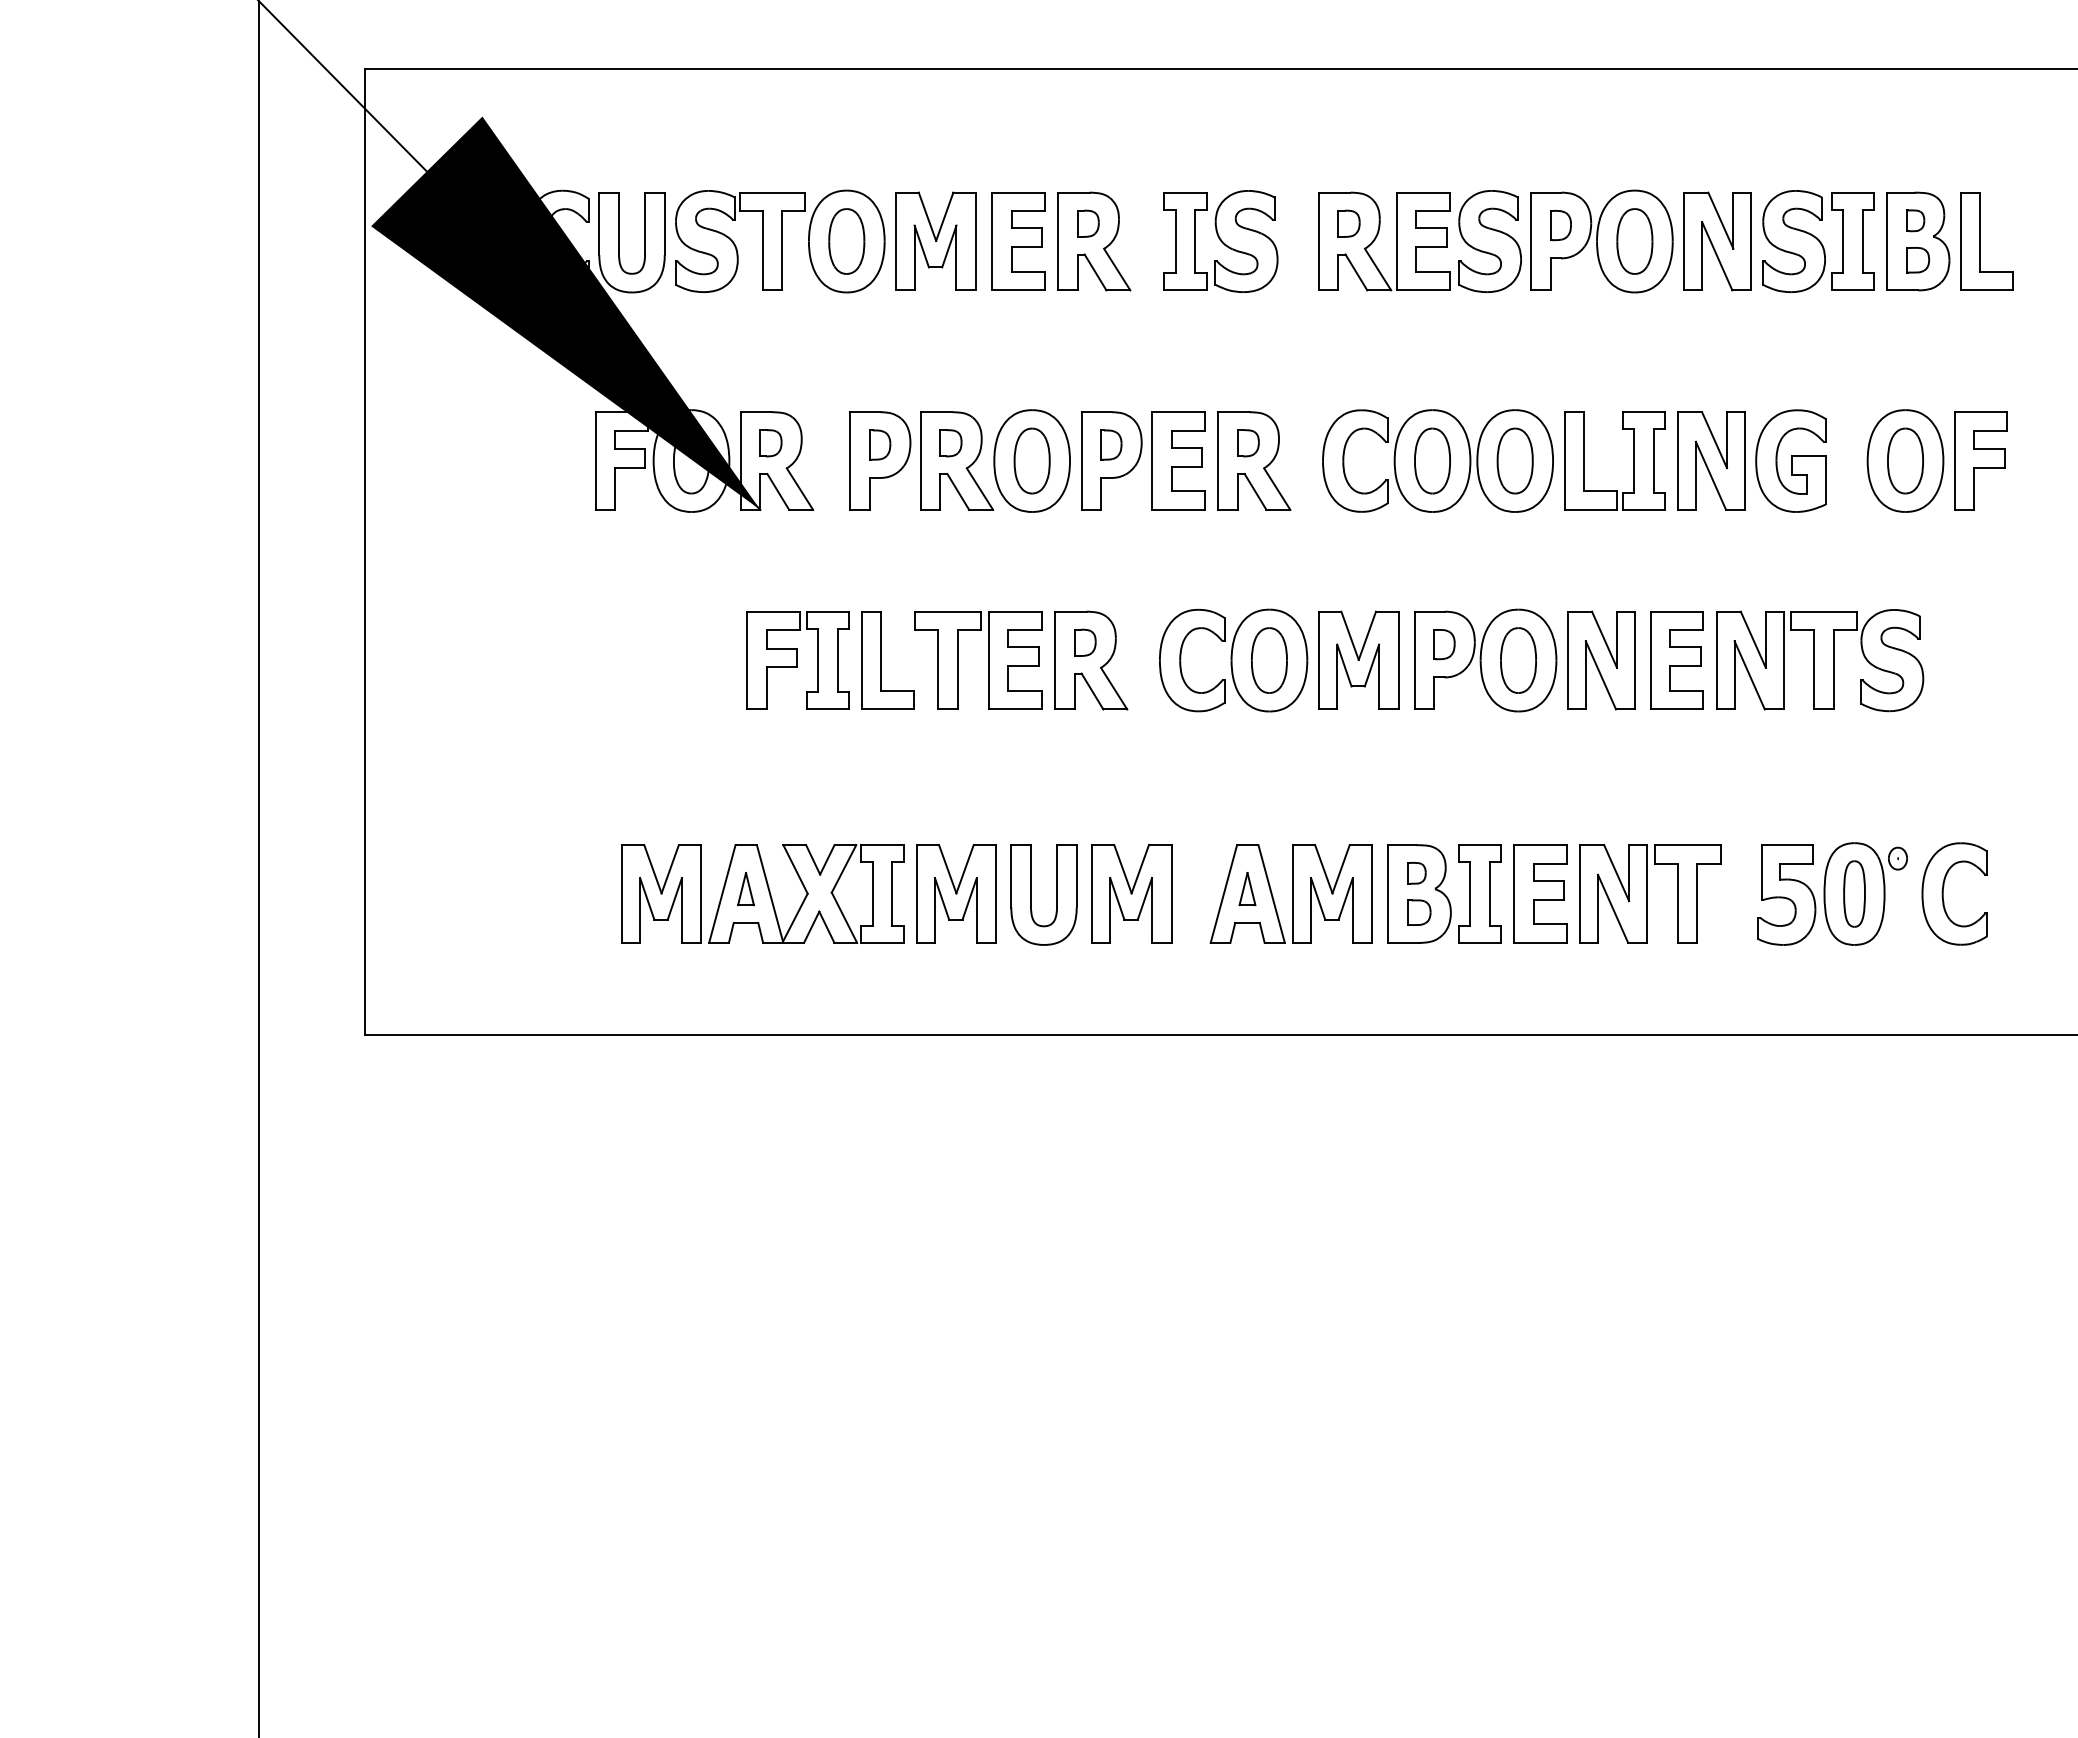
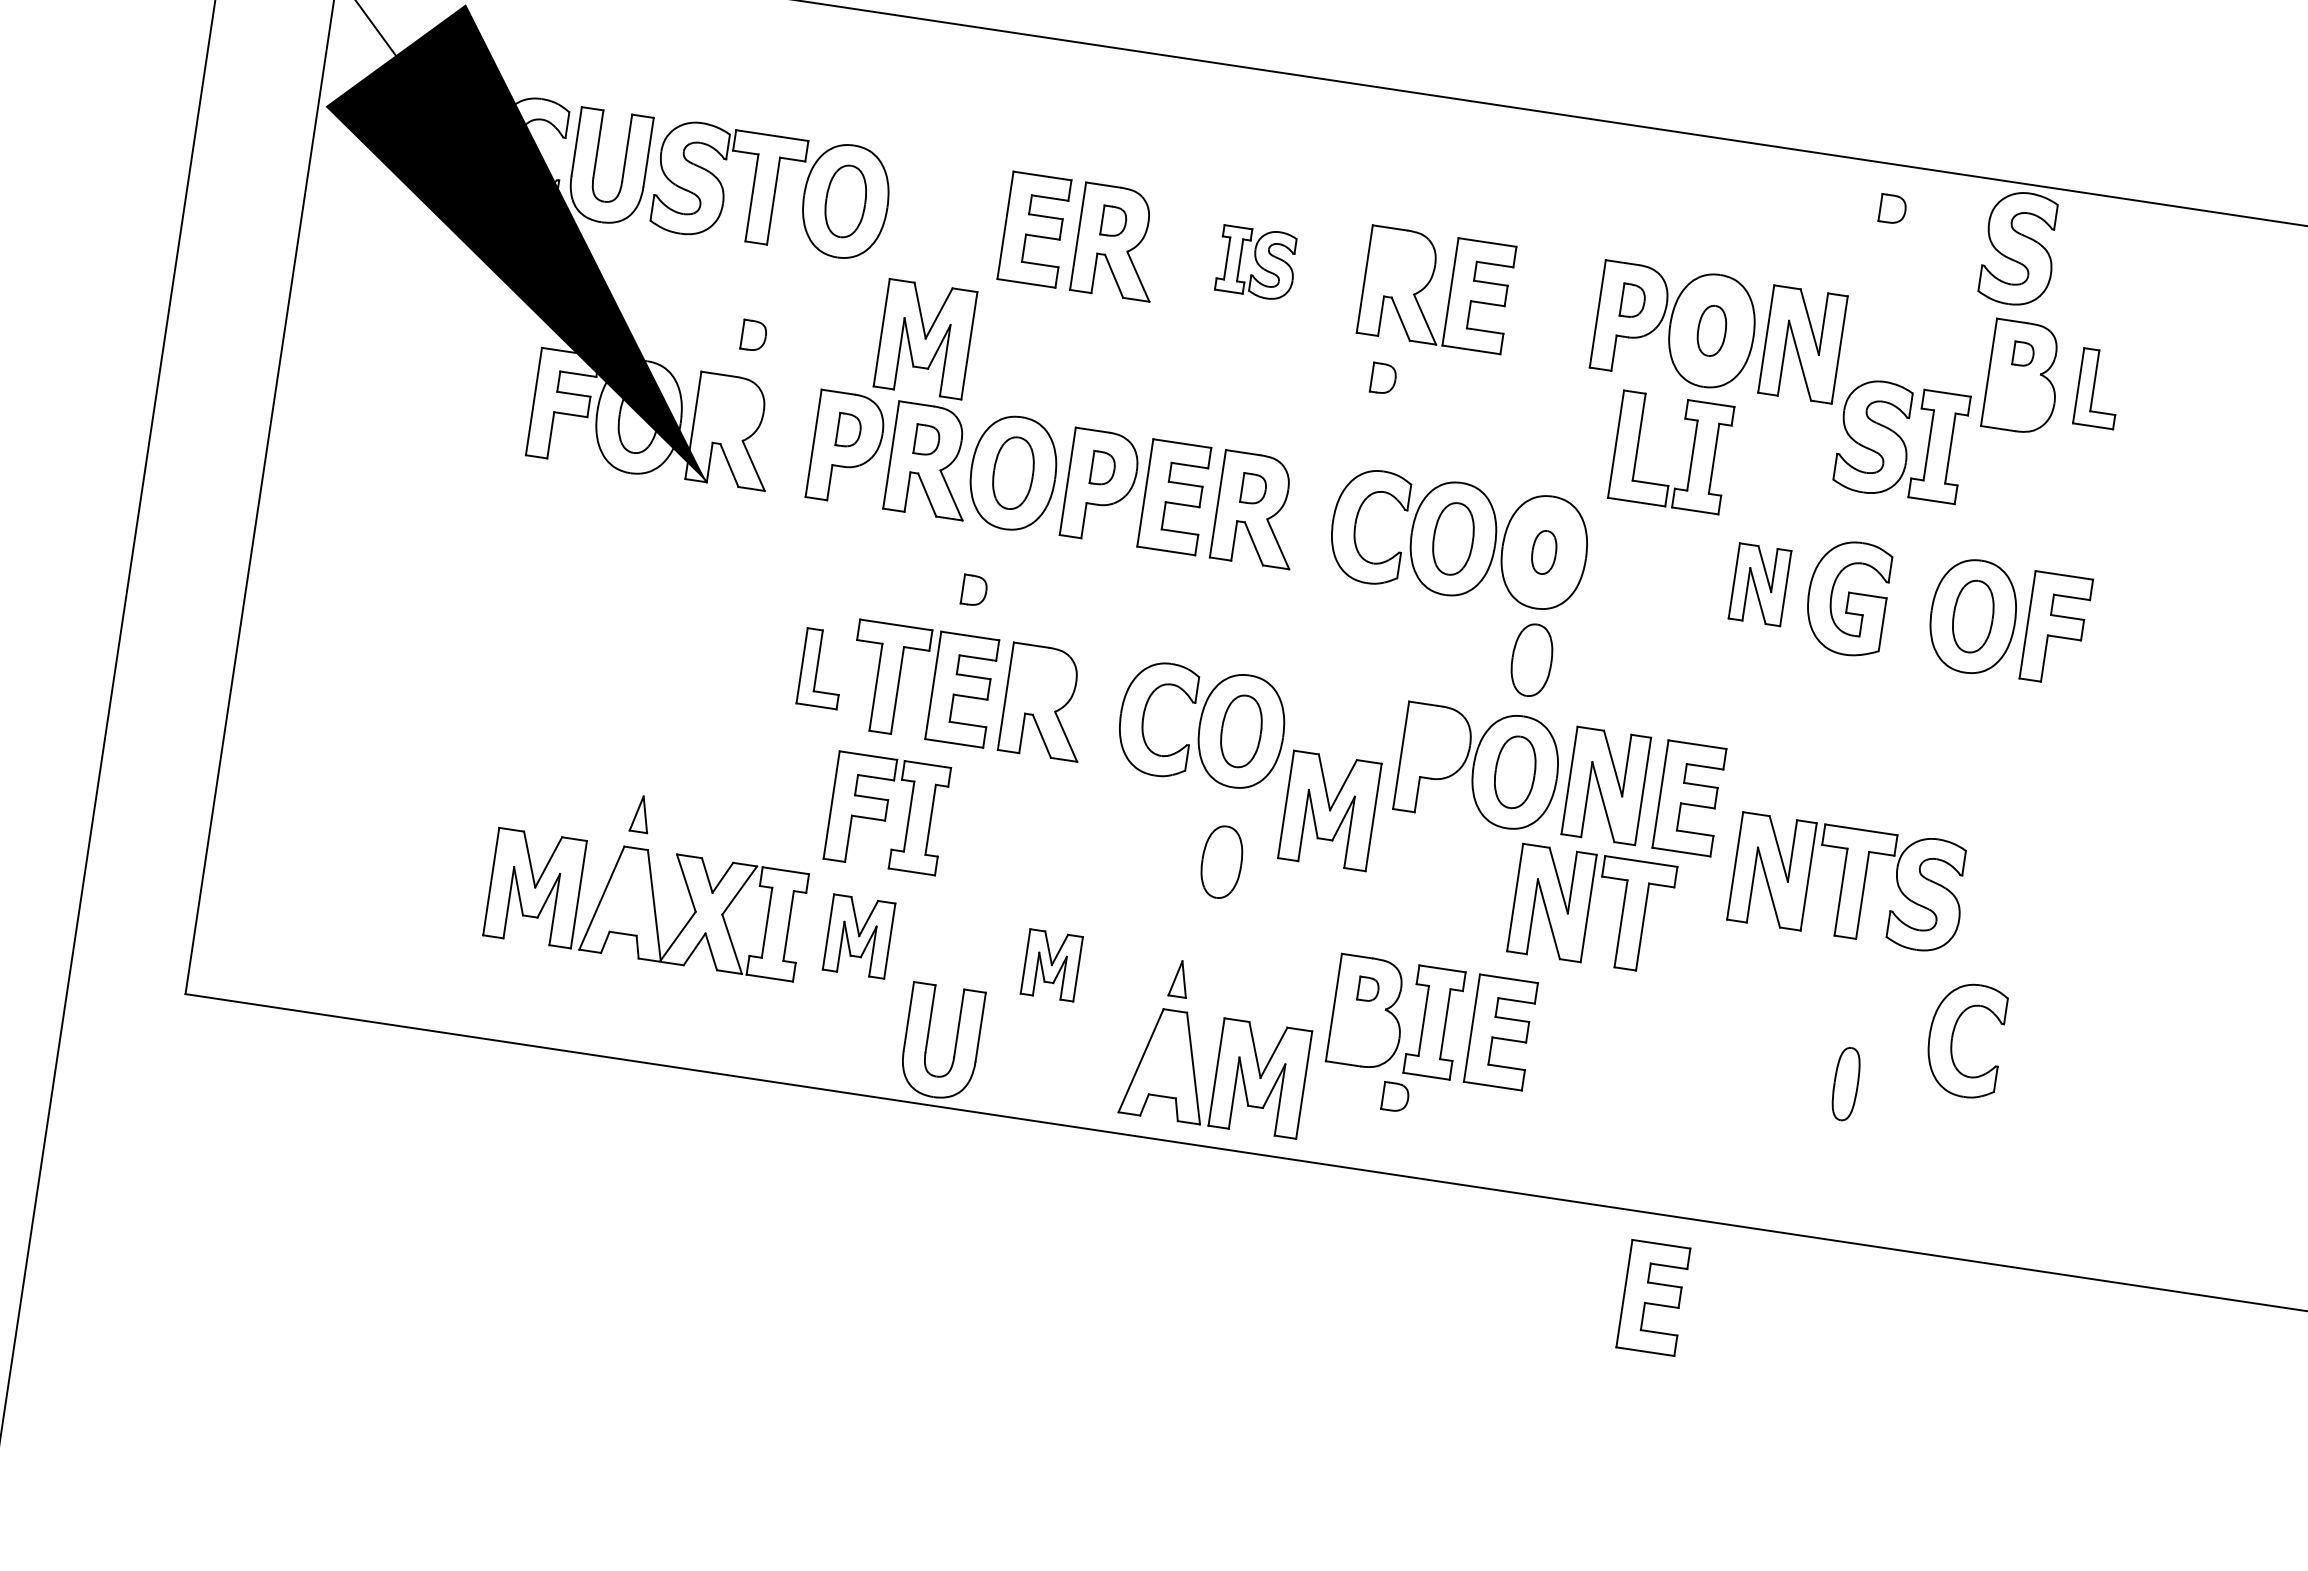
part: (1348, 223) -> (1383, 378), moved
part: (935, 240) -> (925, 338), moved
part: (1220, 241) -> (1256, 262), size x0.6
part: (1489, 241) -> (2019, 248), moved
part: (1634, 241) -> (1711, 330), size x0.7
part: (1818, 241) -> (1901, 441), moved
part: (1986, 241) -> (2098, 388), size x0.7
part: (1917, 260) -> (1892, 209), moved
part: (770, 443) -> (753, 335), moved
part: (1514, 460) -> (1543, 551), size x0.6
part: (1633, 460) -> (1691, 454), moved
part: (1711, 460) -> (1760, 584), size x0.7
part: (1518, 558) -> (1531, 660), added
part: (1085, 642) -> (974, 590), moved
part: (1444, 644) -> (1436, 742), removed
part: (1358, 659) -> (1329, 809), moved
part: (797, 660) -> (886, 813), moved
part: (887, 660) -> (821, 668), size x0.7
part: (1820, 660) -> (1849, 882), moved
part: (1269, 779) -> (1222, 862), added
part: (745, 889) -> (640, 814), moved
part: (956, 893) -> (859, 936), size x0.7
part: (1131, 893) -> (1051, 964), size x0.6
part: (1290, 893) -> (1214, 1071), moved
part: (1650, 893) -> (1592, 908), moved
part: (1832, 893) -> (1822, 1079), removed
part: (1943, 893) -> (1953, 1037), moved
part: (1031, 894) -> (928, 1039), moved
part: (1419, 912) -> (1395, 1097), moved
part: (1711, 1109) -> (1653, 1297), added

